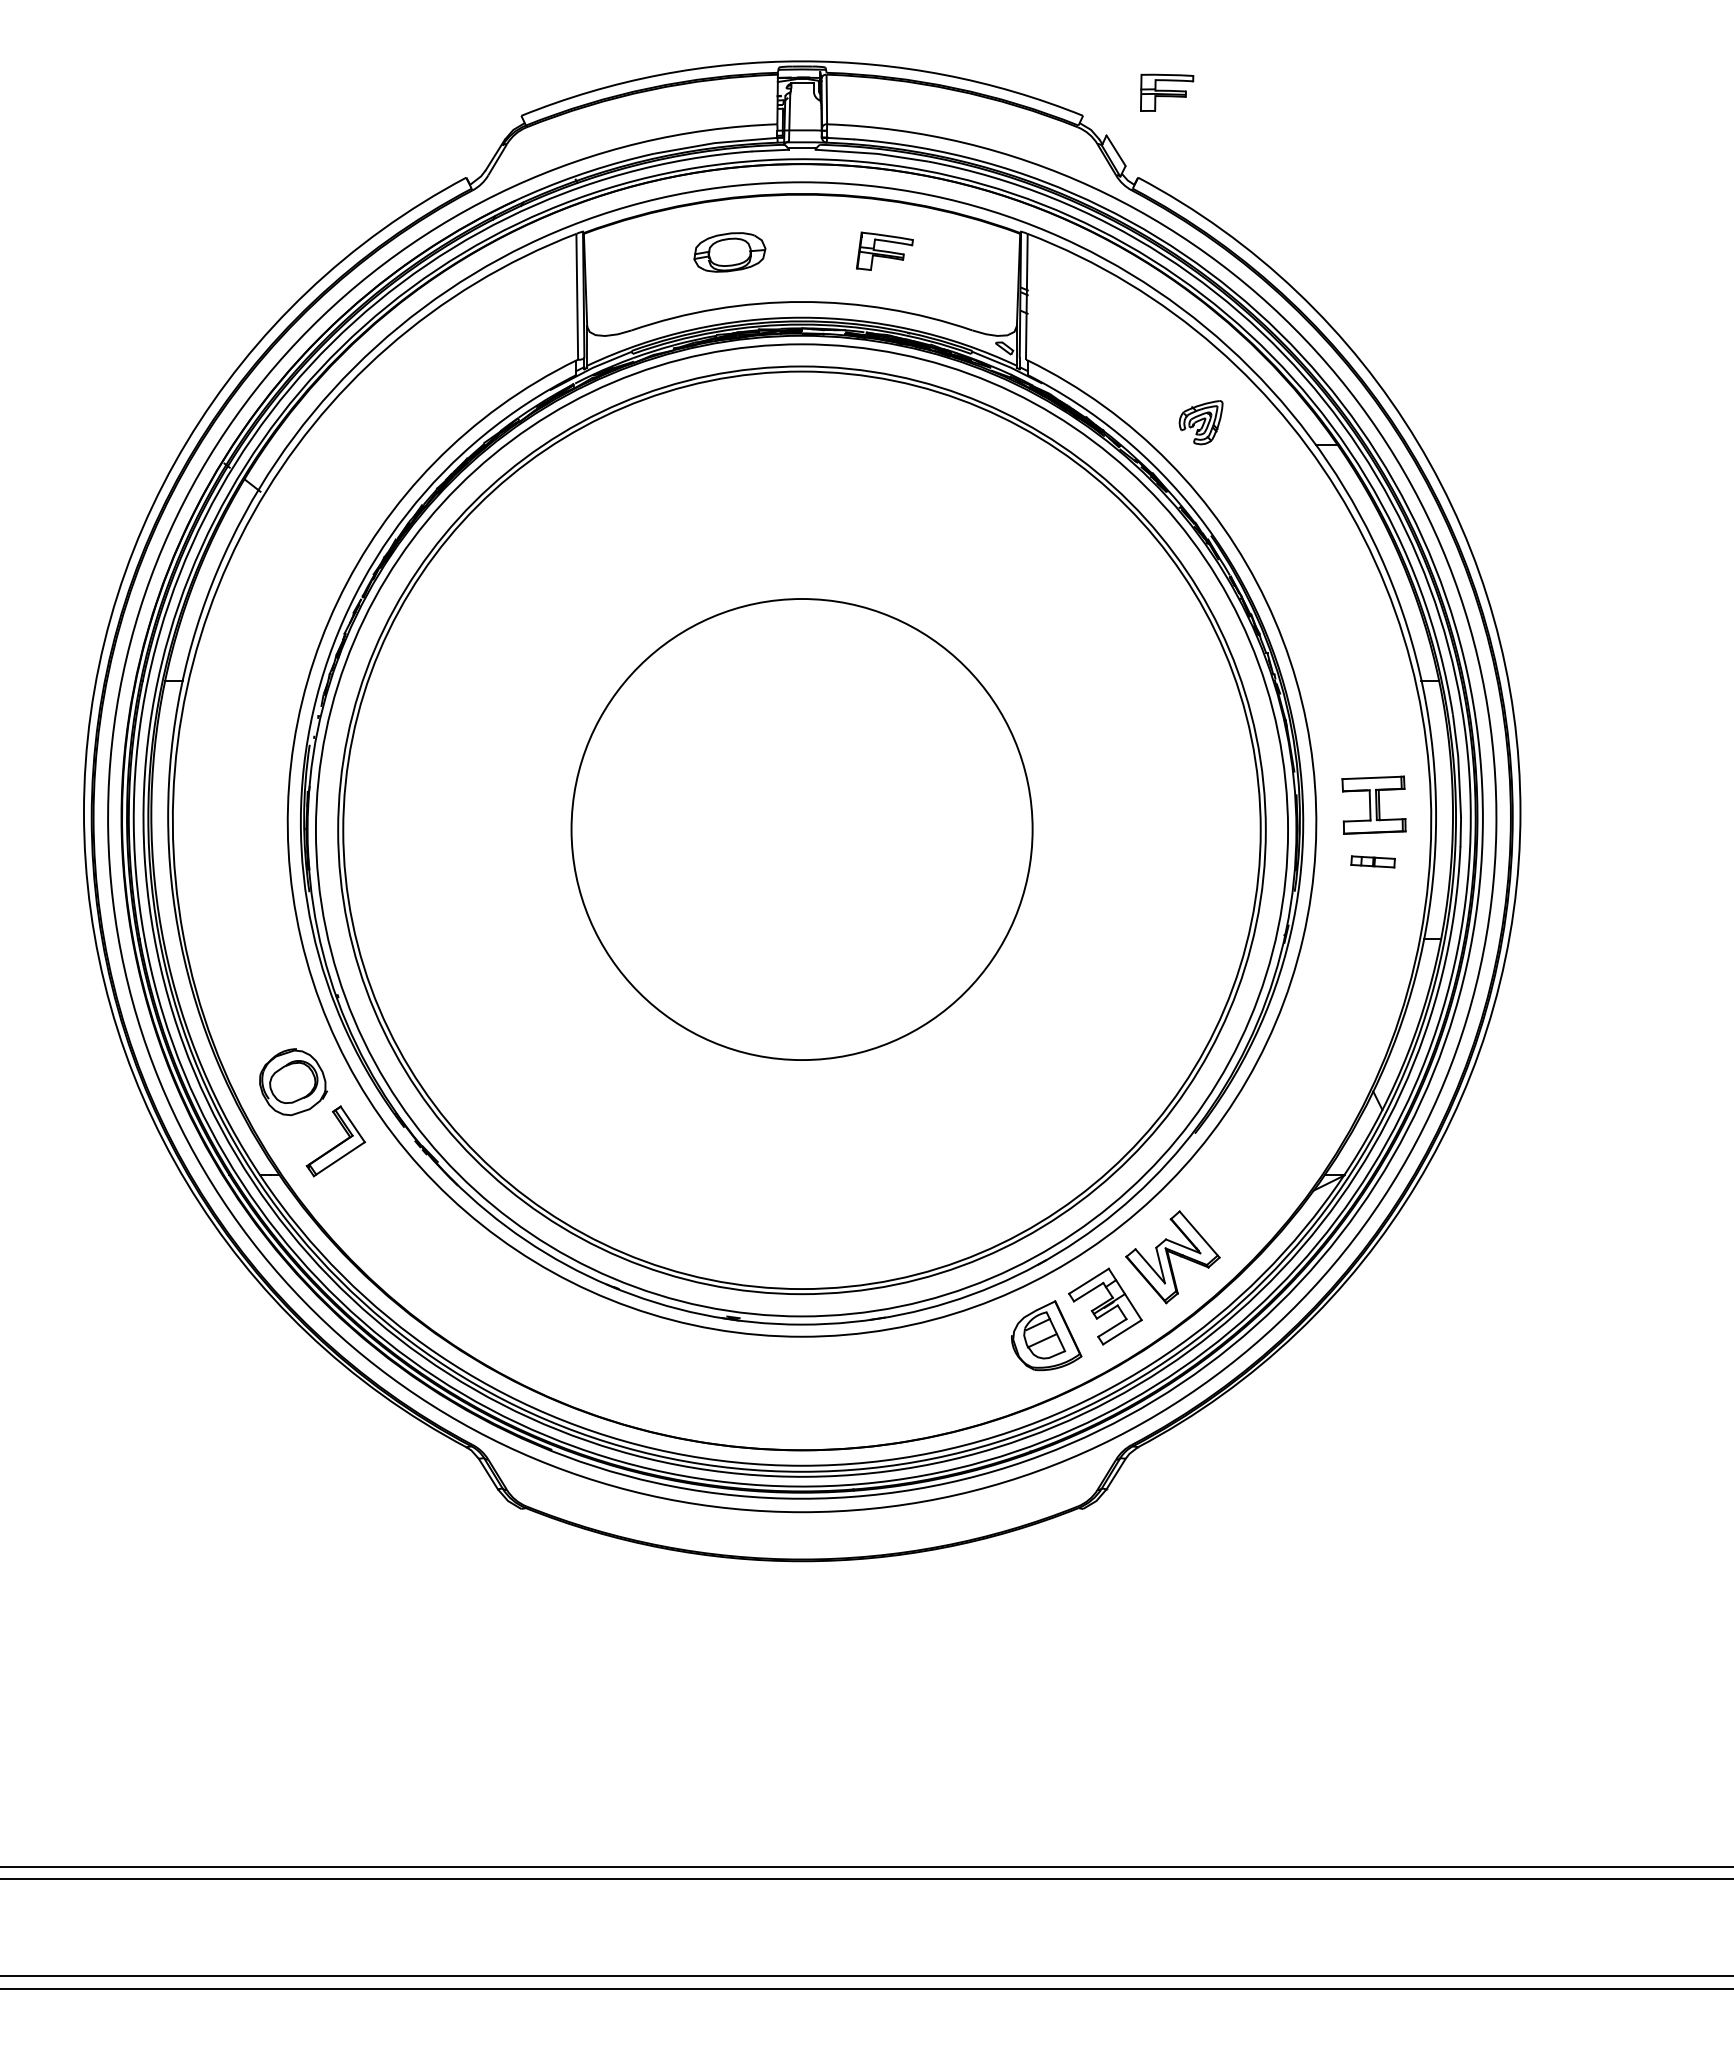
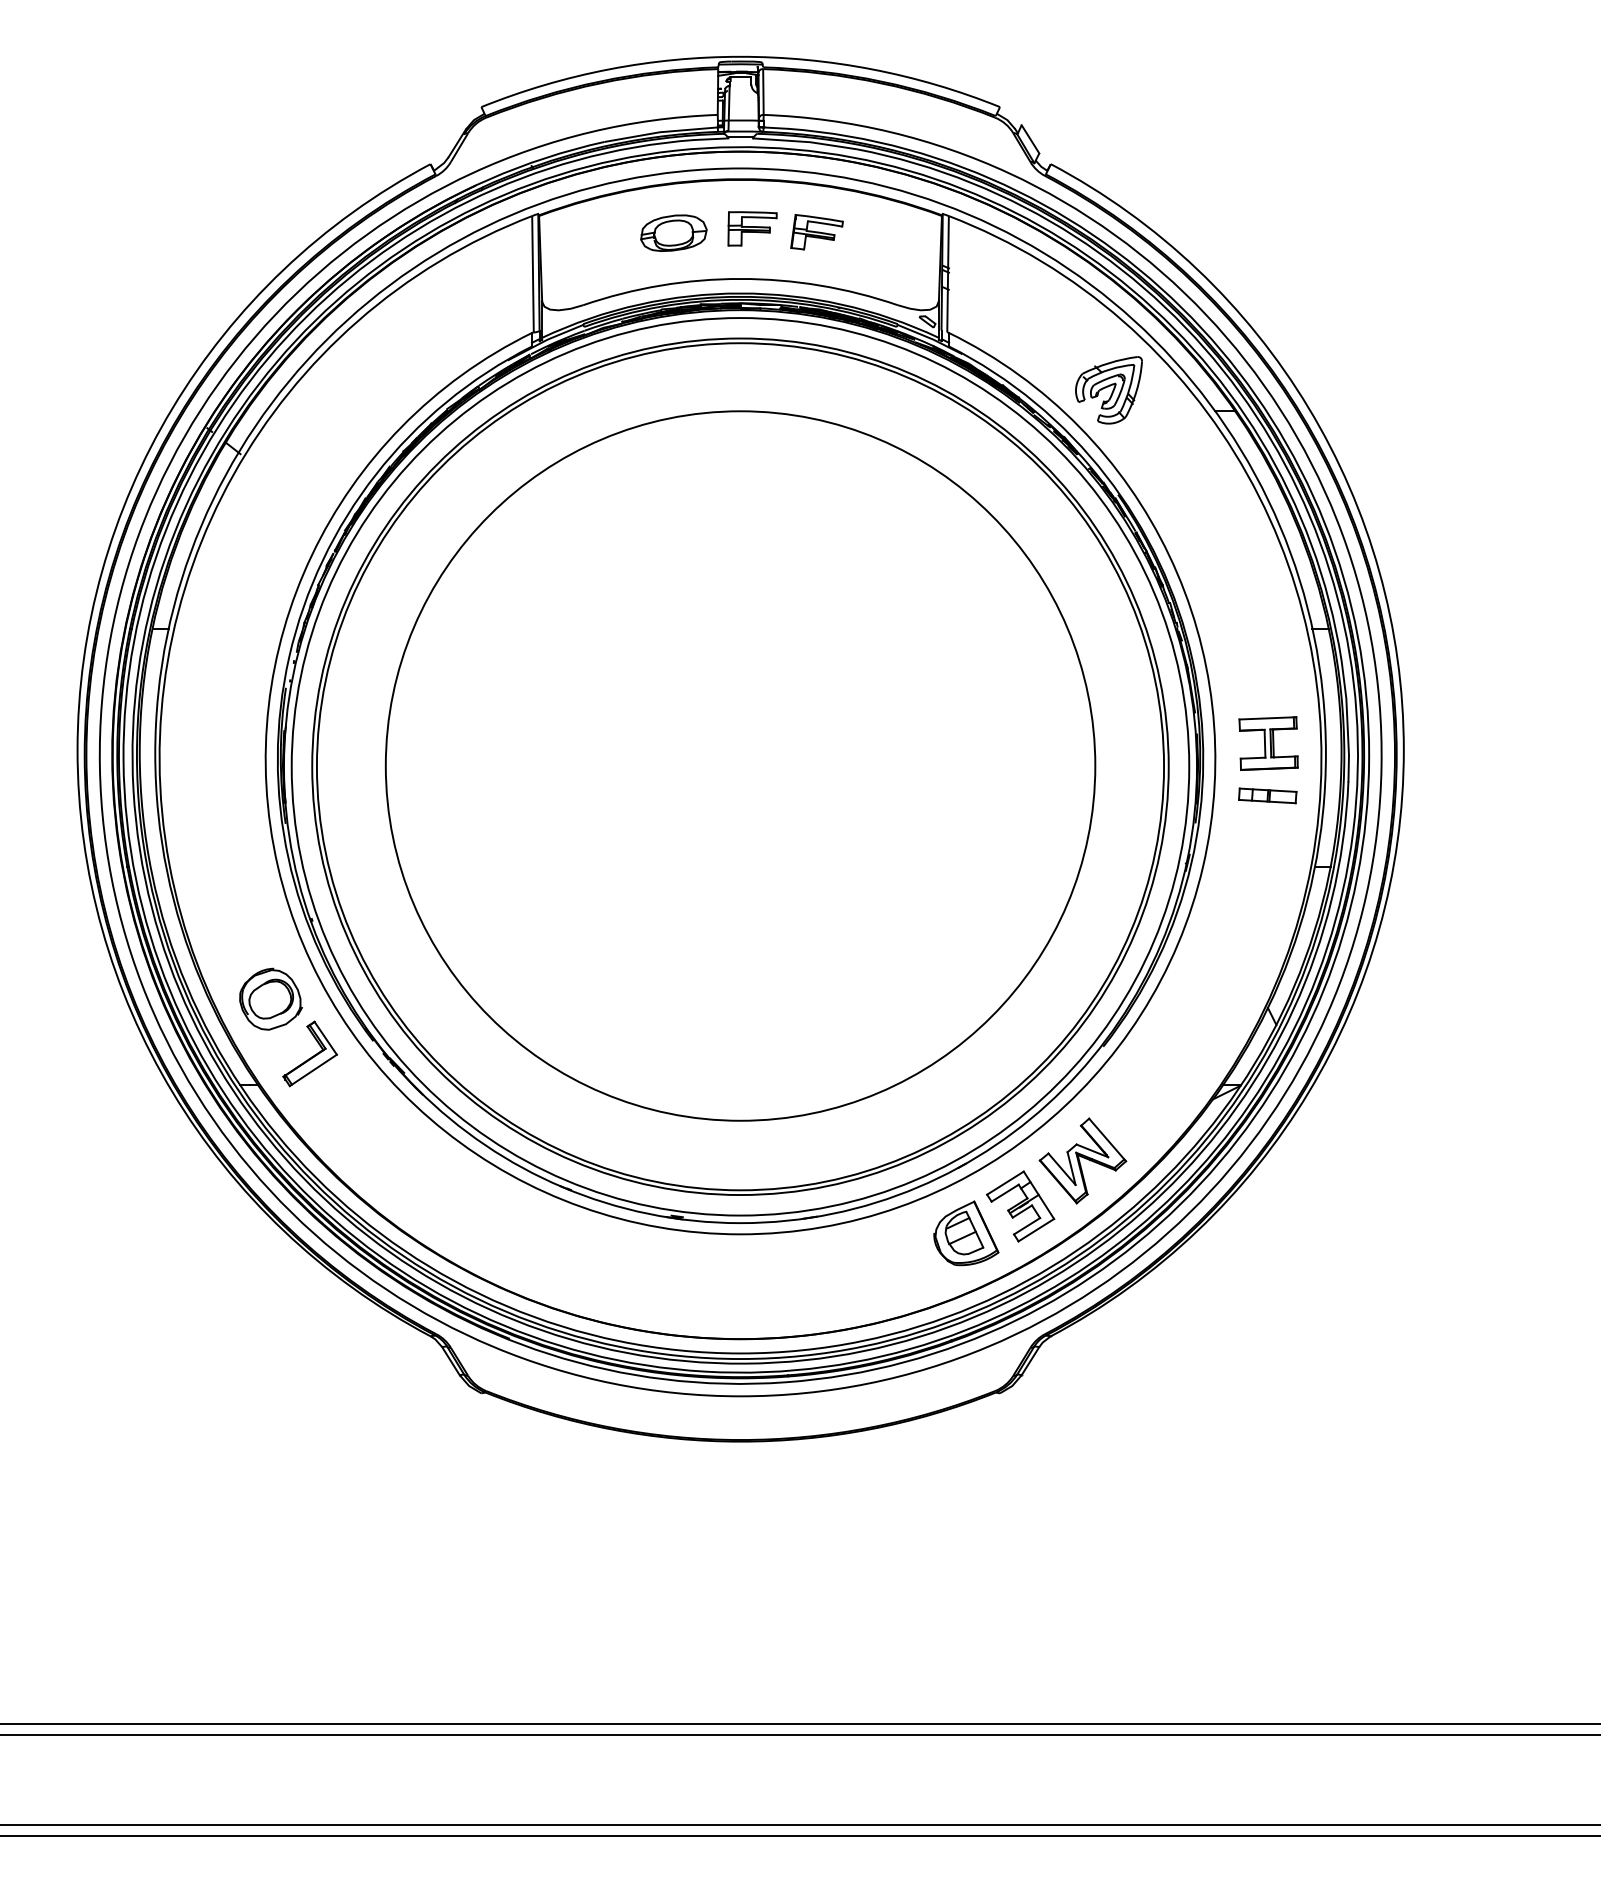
part: (1167, 92) -> (752, 228), moved
part: (1200, 422) -> (1108, 390), size x1.67
circle: (802, 828) -> (740, 765), size x1.67
part: (1372, 861) -> (1267, 795), size x1.43

